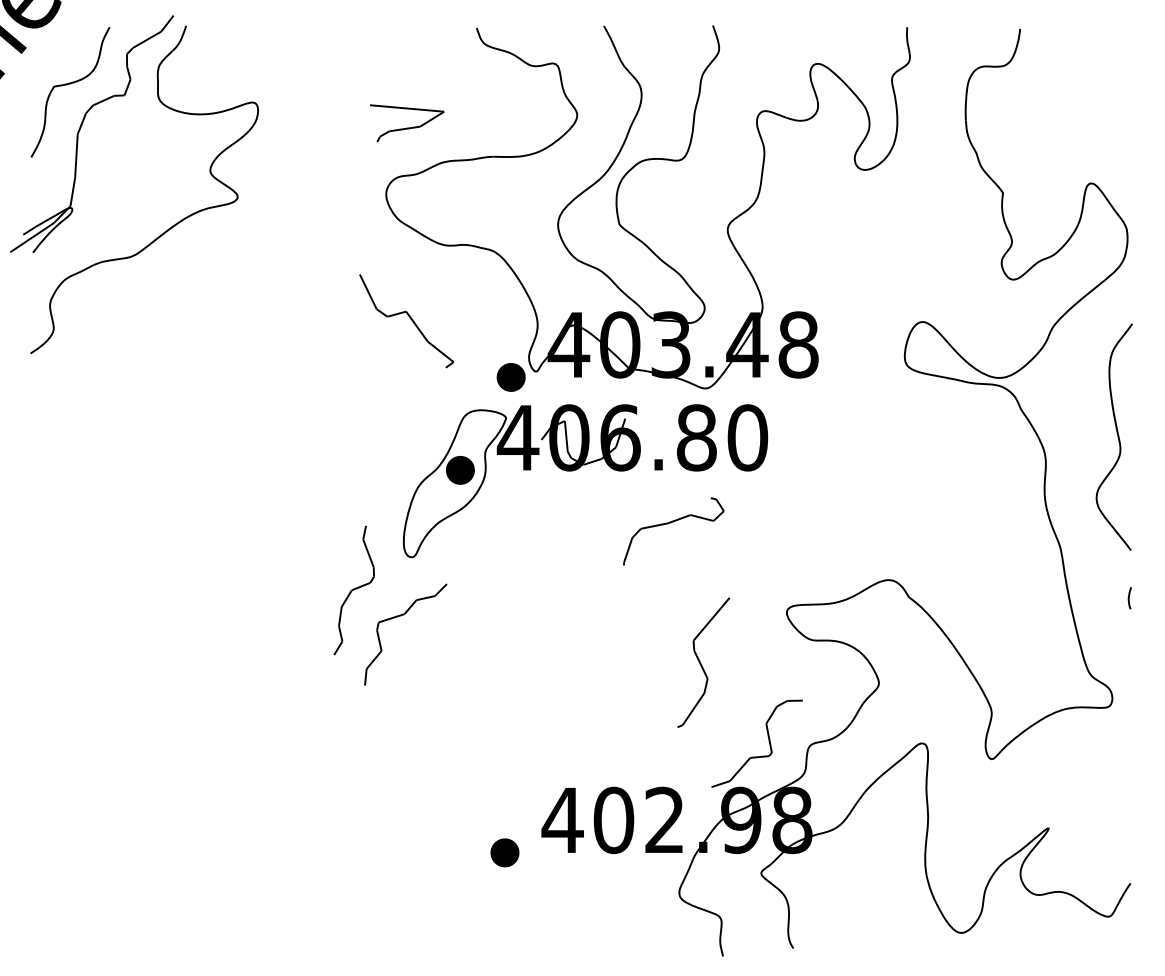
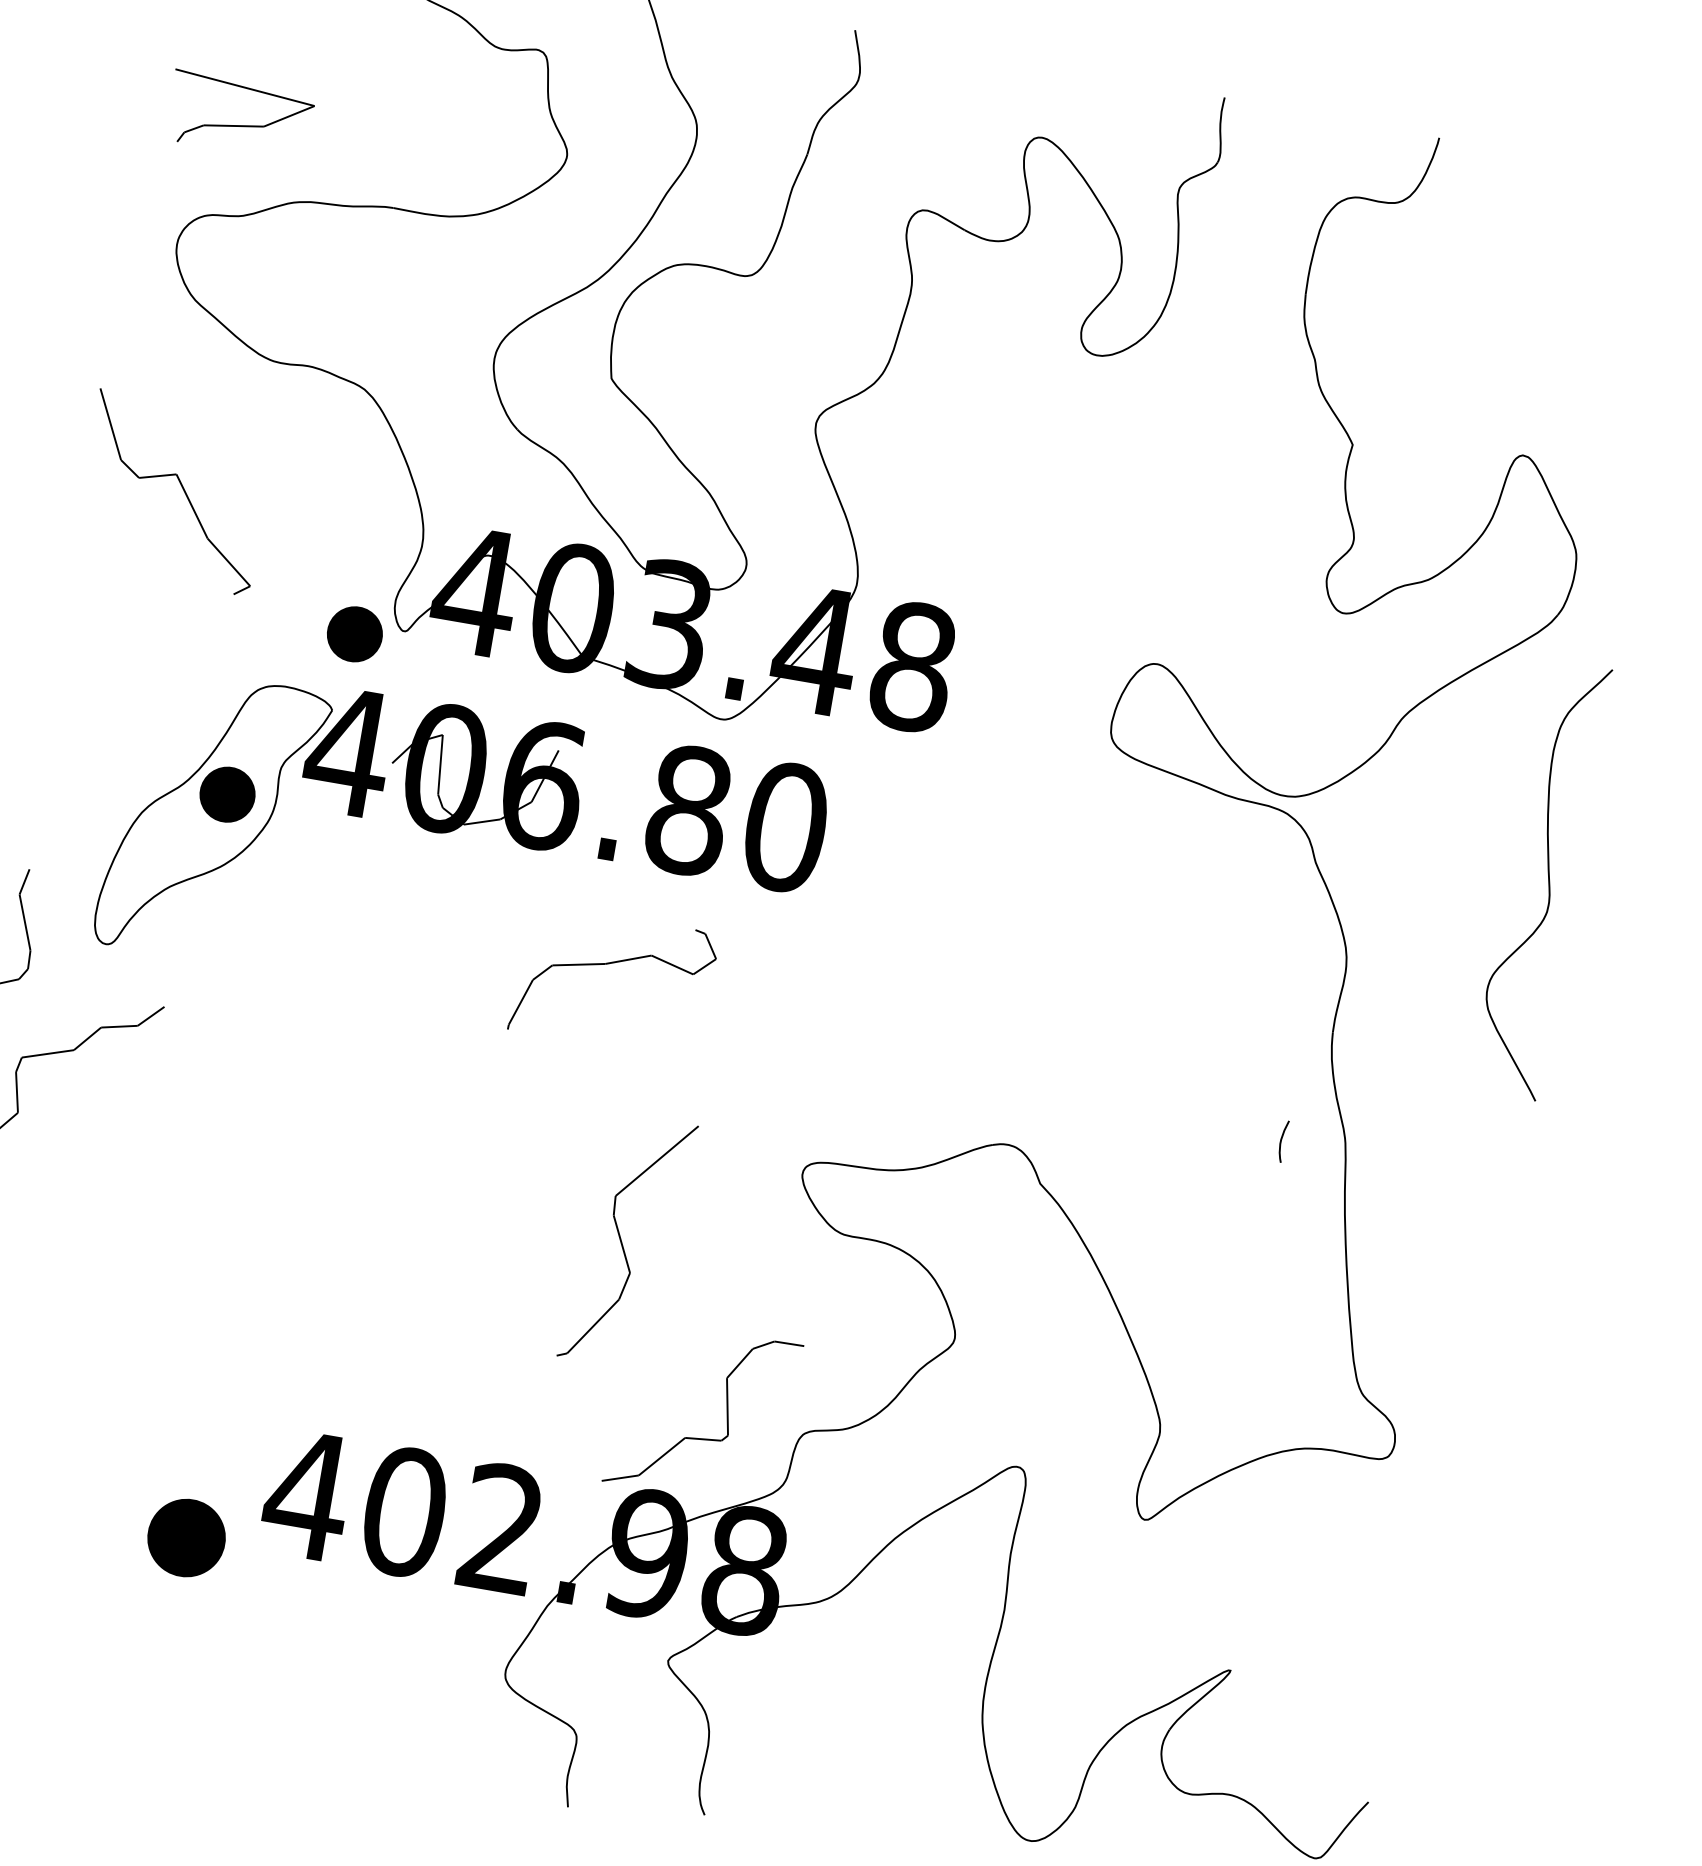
curve: (1117, 436) -> (1547, 879), moved
curve: (1129, 598) -> (1282, 1141), moved
part: (504, 852) -> (185, 1537), size x1.4

